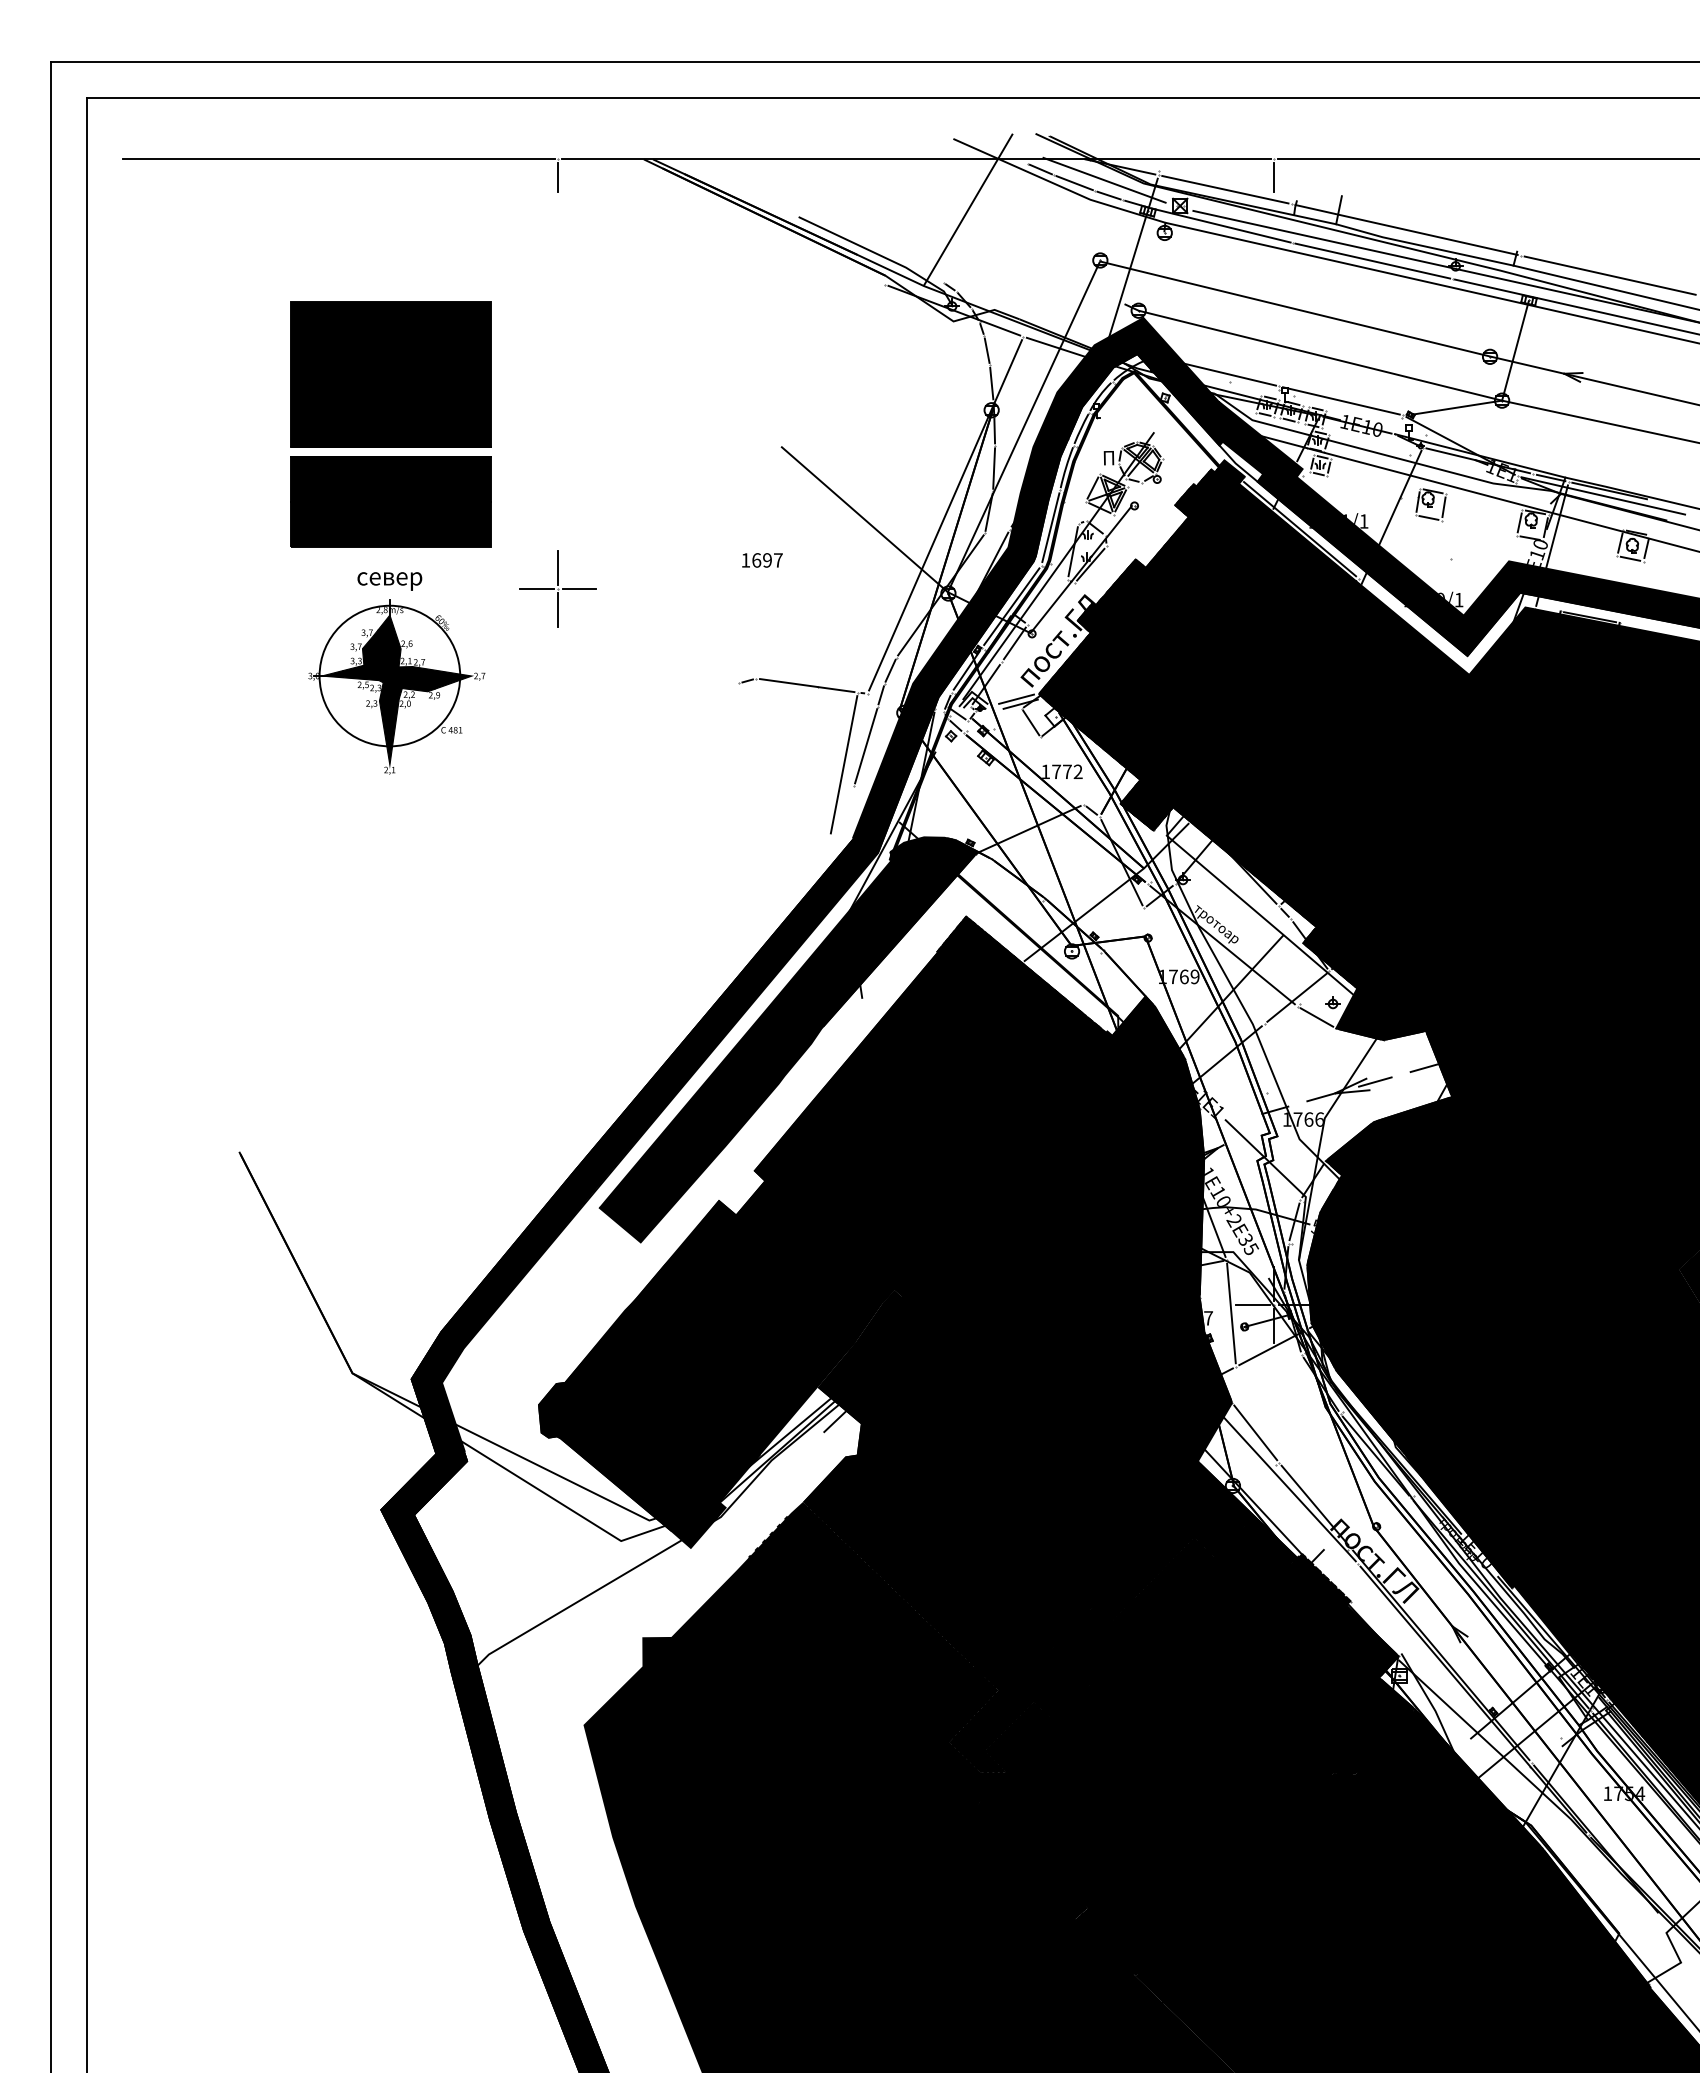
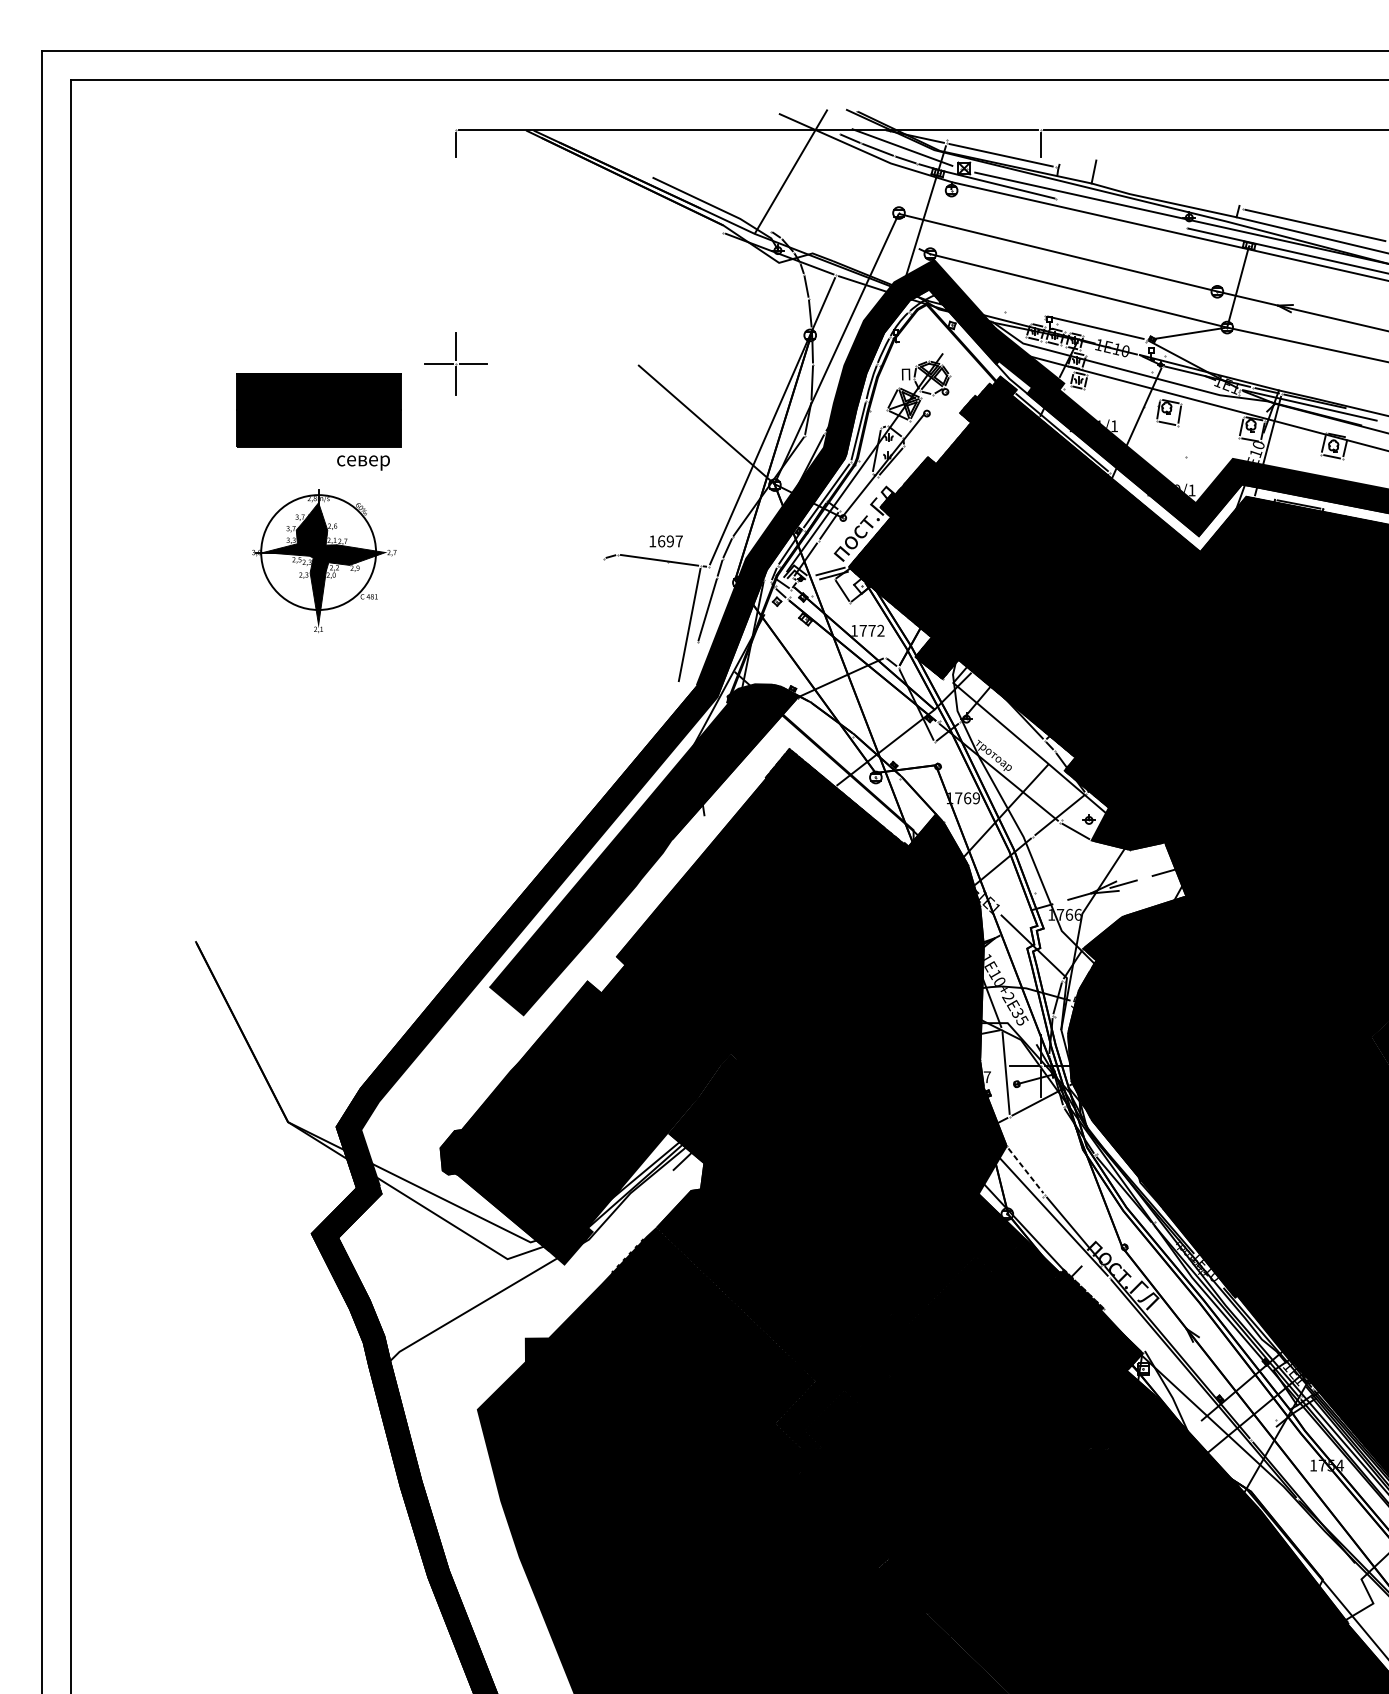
line: (338, 159) -> (276, 130), removed
line: (1406, 229) -> (1149, 187), removed
line: (1372, 260) -> (1121, 213), removed
line: (1227, 373) -> (1002, 305), removed
part: (390, 374) -> (319, 306), removed
text: (762, 560) -> (666, 541), moved
text: (389, 581) -> (363, 463), moved
part: (557, 588) -> (455, 363), moved
line: (1255, 1432) -> (1025, 1170), solid -> dashed

